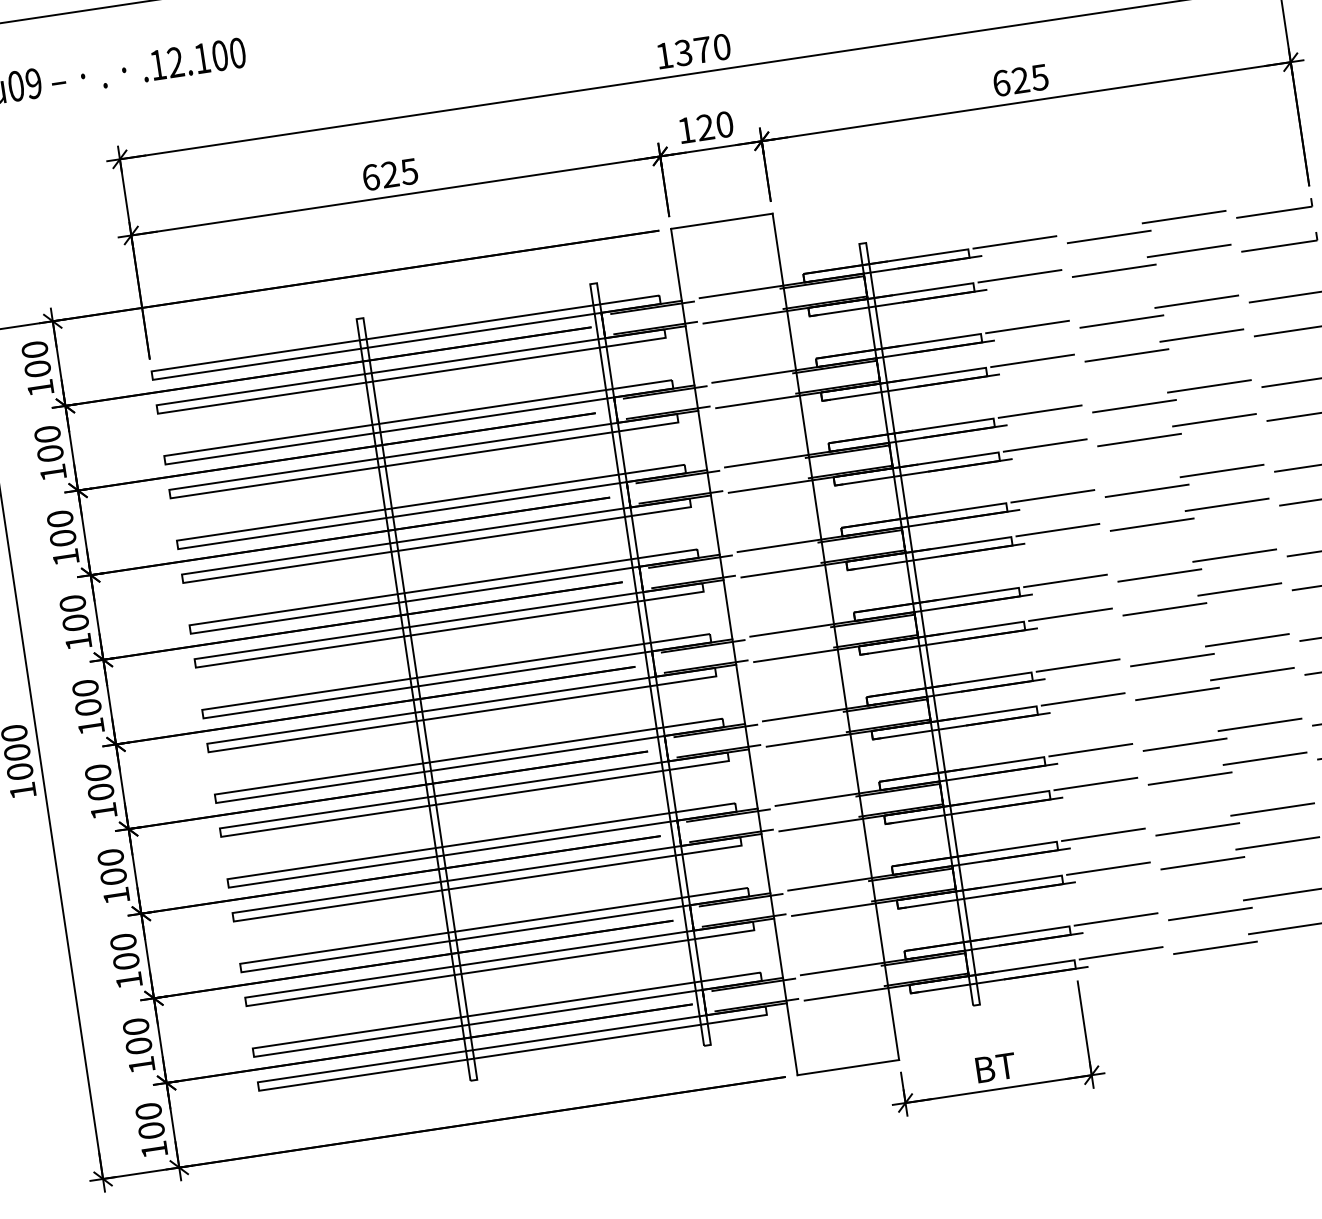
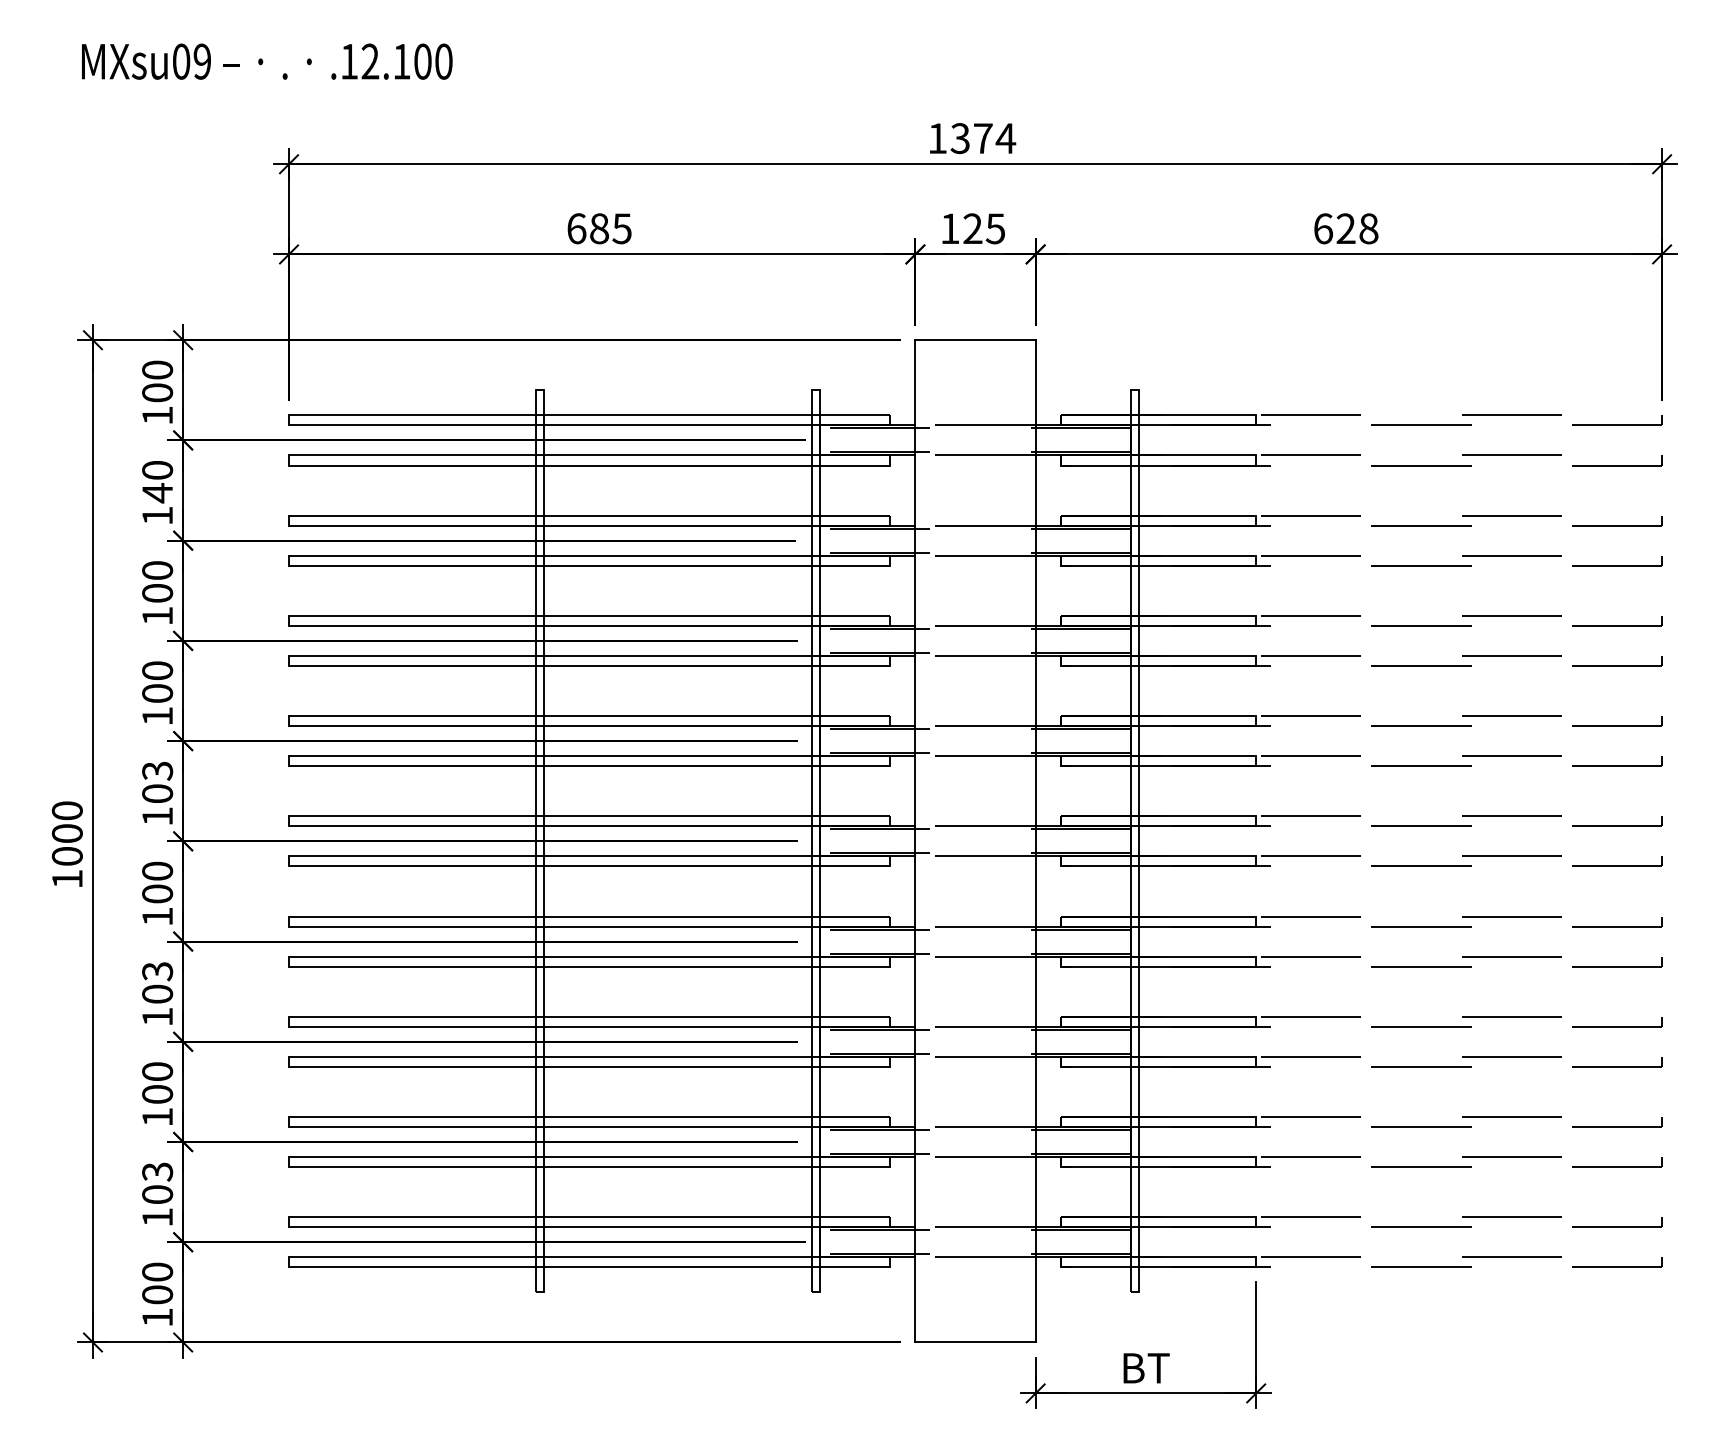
text: (721, 47) -> (1005, 138), 1370 -> 1374
text: (1039, 77) -> (1368, 228), 625 -> 628
text: (724, 124) -> (995, 228), 120 -> 125
text: (390, 174) -> (599, 228), 625 -> 685
text: (50, 453) -> (157, 493), 100 -> 140
text: (85, 687) -> (157, 770), 100 -> 103
text: (110, 857) -> (157, 971), 100 -> 103
text: (135, 1026) -> (157, 1171), 100 -> 103

